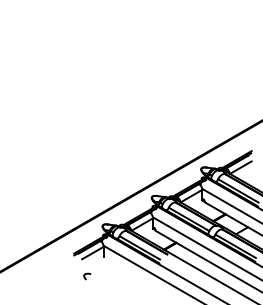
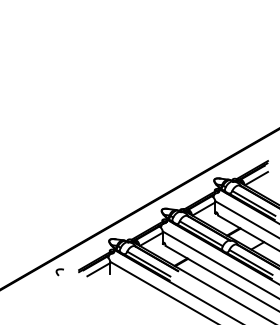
curve: (87, 274) -> (60, 270), moved

